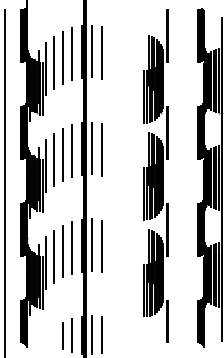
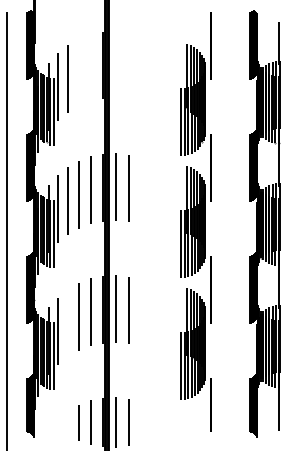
line: (92, 51) -> (116, 64), removed
line: (102, 52) -> (129, 66), removed
line: (72, 54) -> (91, 68), removed
line: (62, 57) -> (78, 72), removed
line: (53, 256) -> (67, 323), removed

